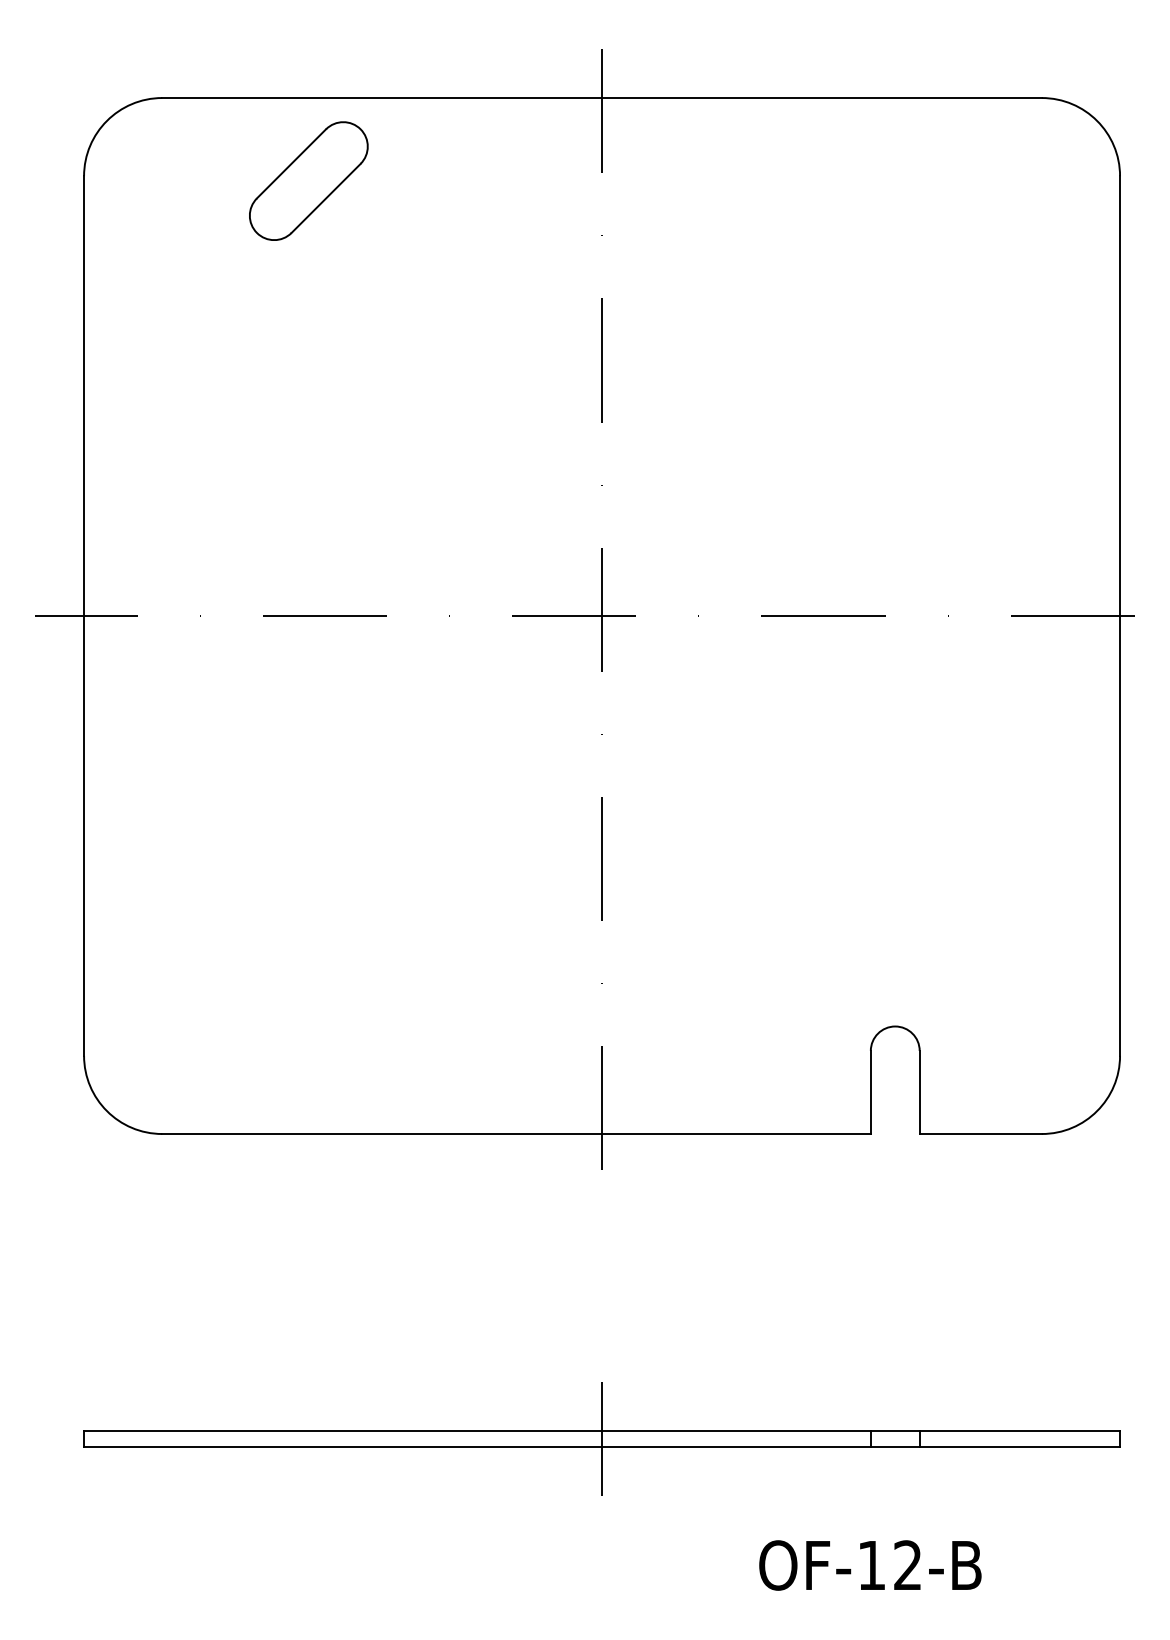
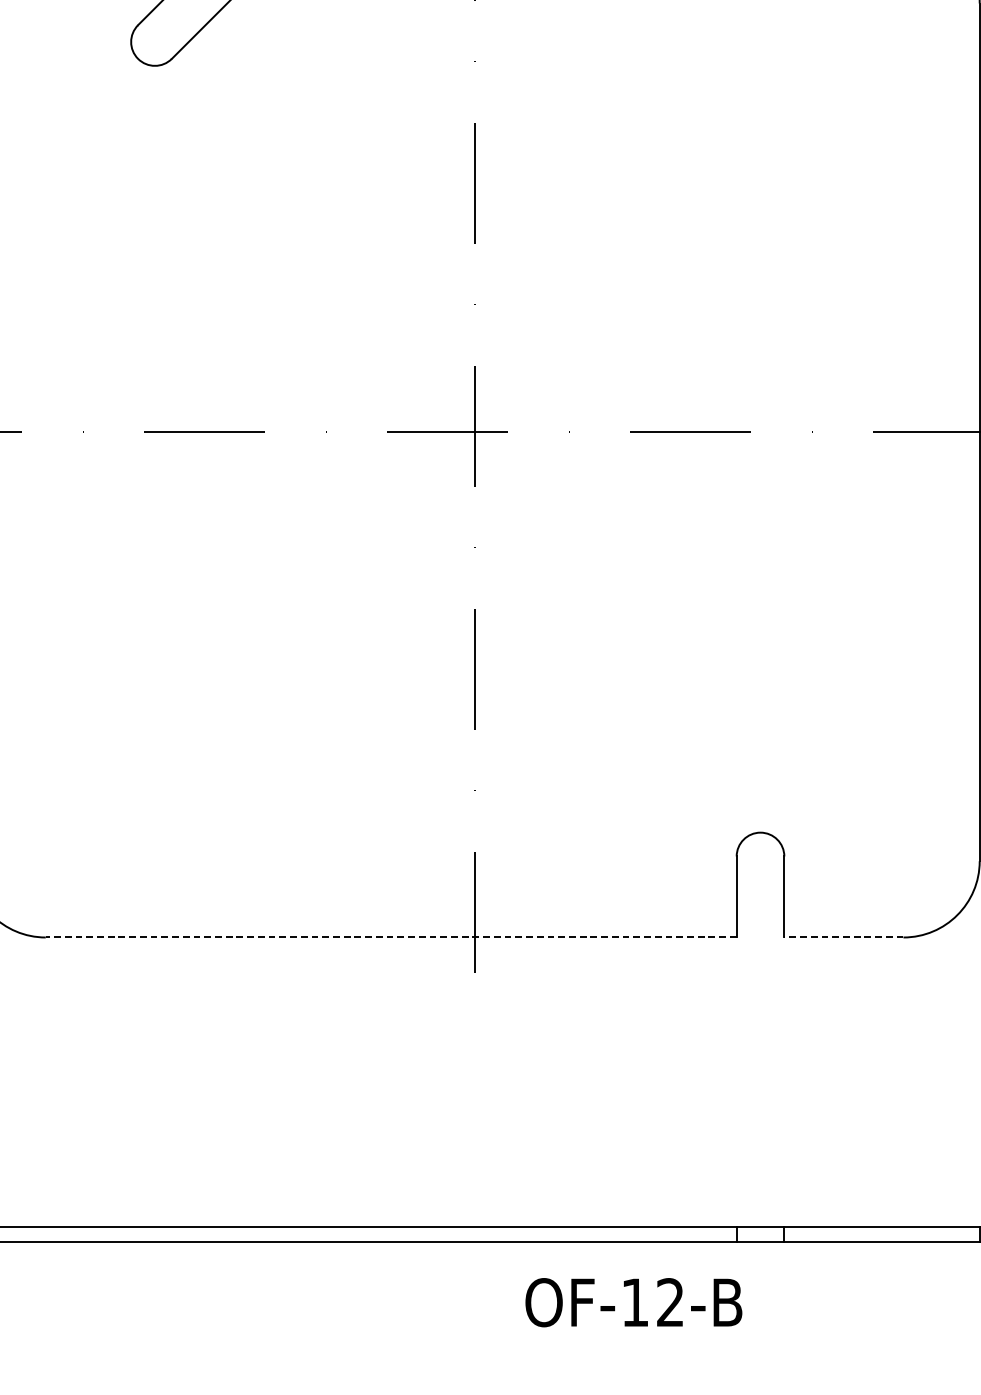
line: (516, 1134) -> (391, 937), solid -> dashed
line: (980, 1134) -> (843, 937), solid -> dashed
line: (602, 1438) -> (475, 1234), removed
text: (870, 1565) -> (633, 1302), moved

